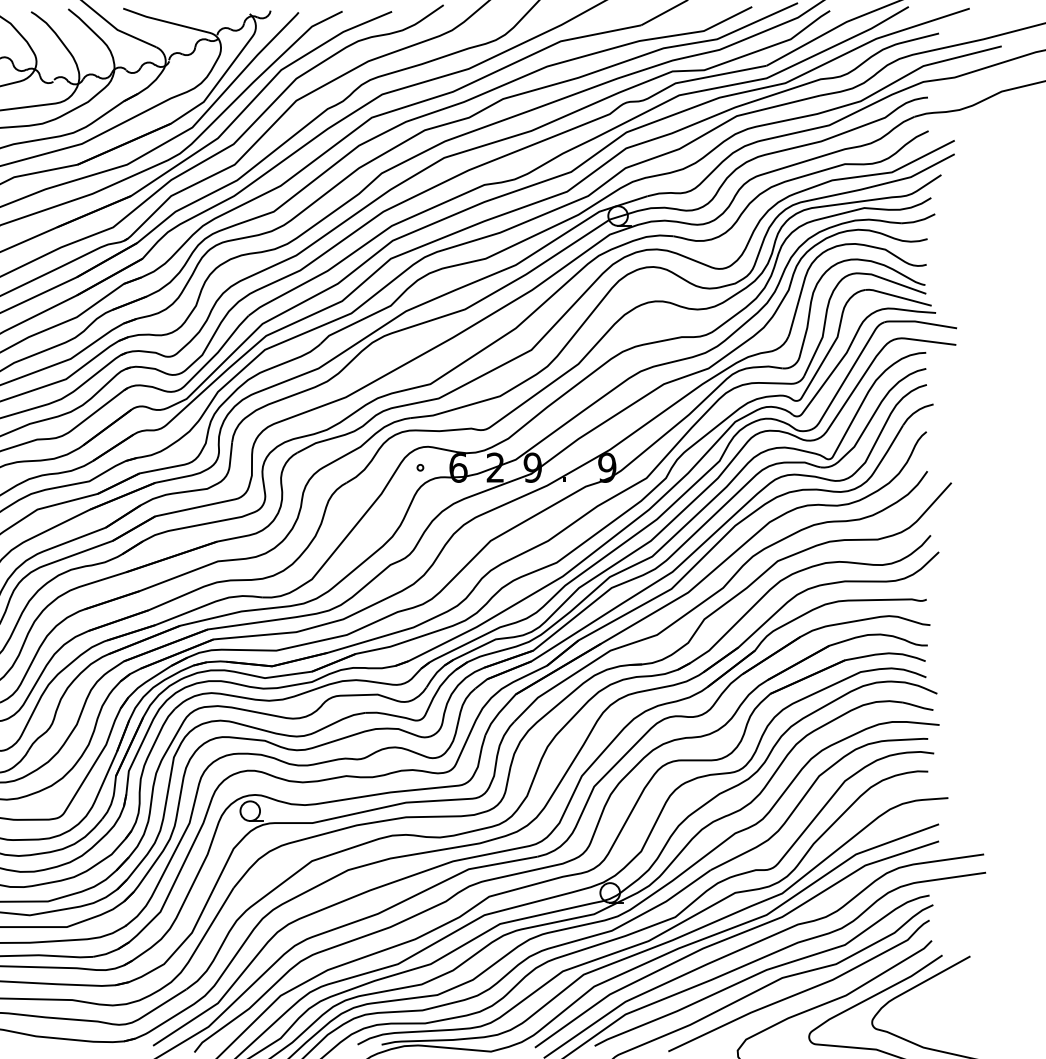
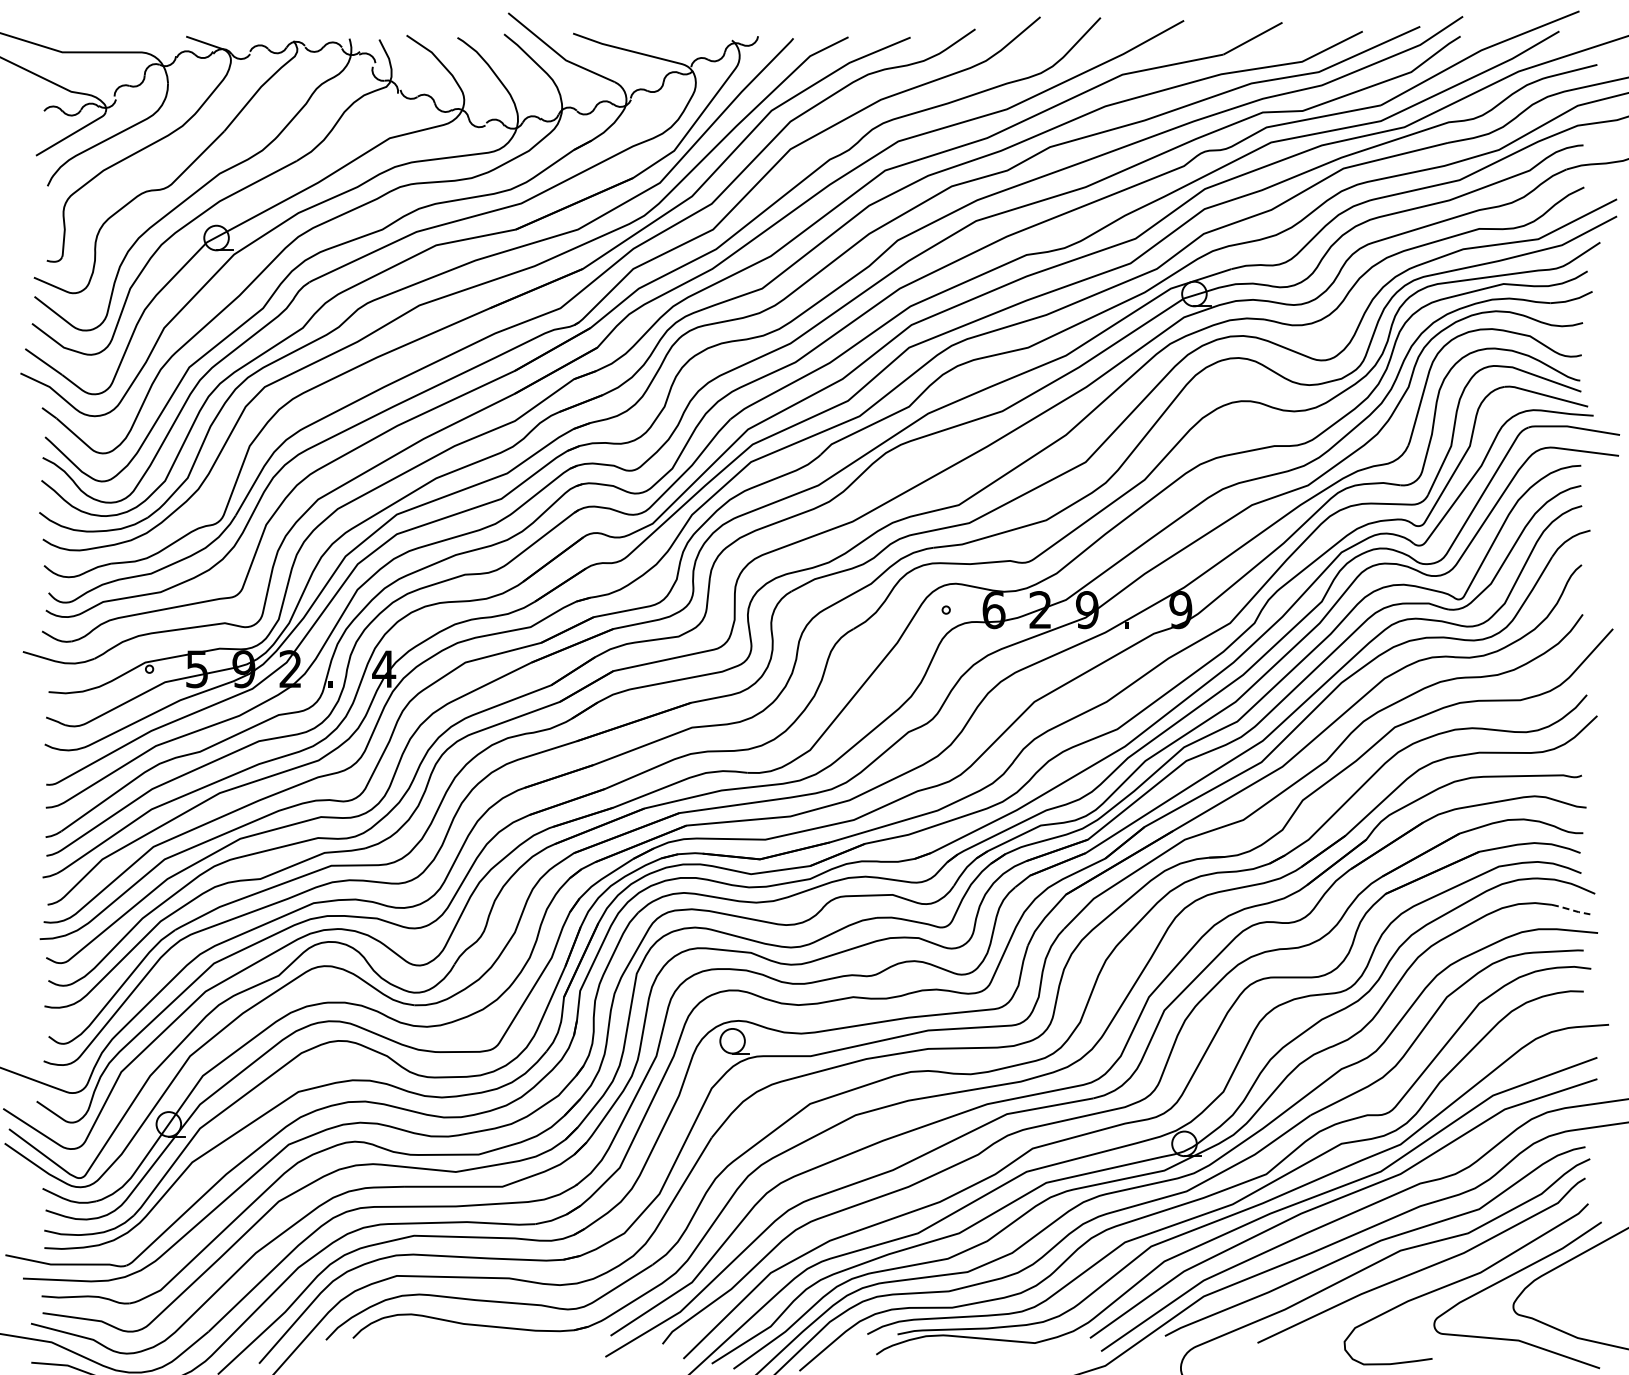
line: (918, 706) -> (1571, 909), solid -> dashed

